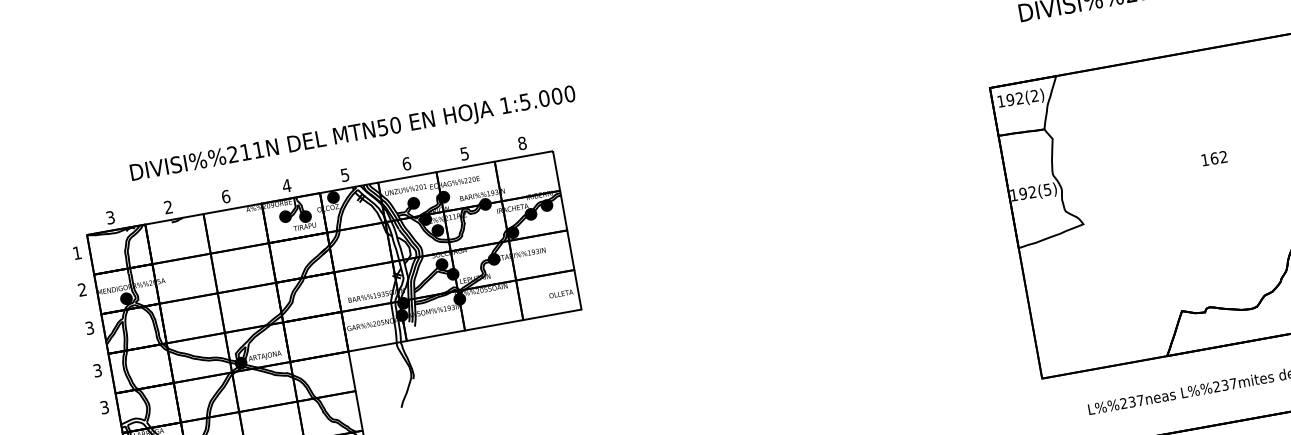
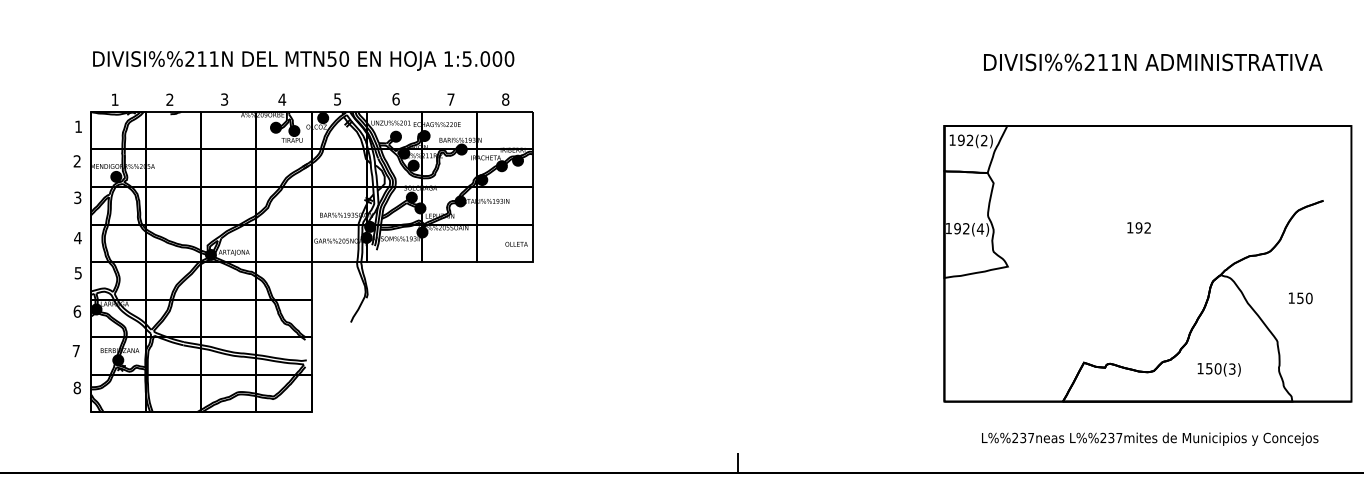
text: (352, 134) -> (303, 60), moved
text: (464, 153) -> (450, 99), 5 -> 7
text: (1213, 158) -> (1138, 227), 162 -> 192
text: (1047, 189) -> (980, 228), 192(5) -> 192(4)
text: (225, 196) -> (224, 99), 6 -> 3
text: (109, 217) -> (114, 99), 3 -> 1
text: (97, 370) -> (77, 237), 3 -> 4
text: (104, 406) -> (78, 272), 3 -> 5

